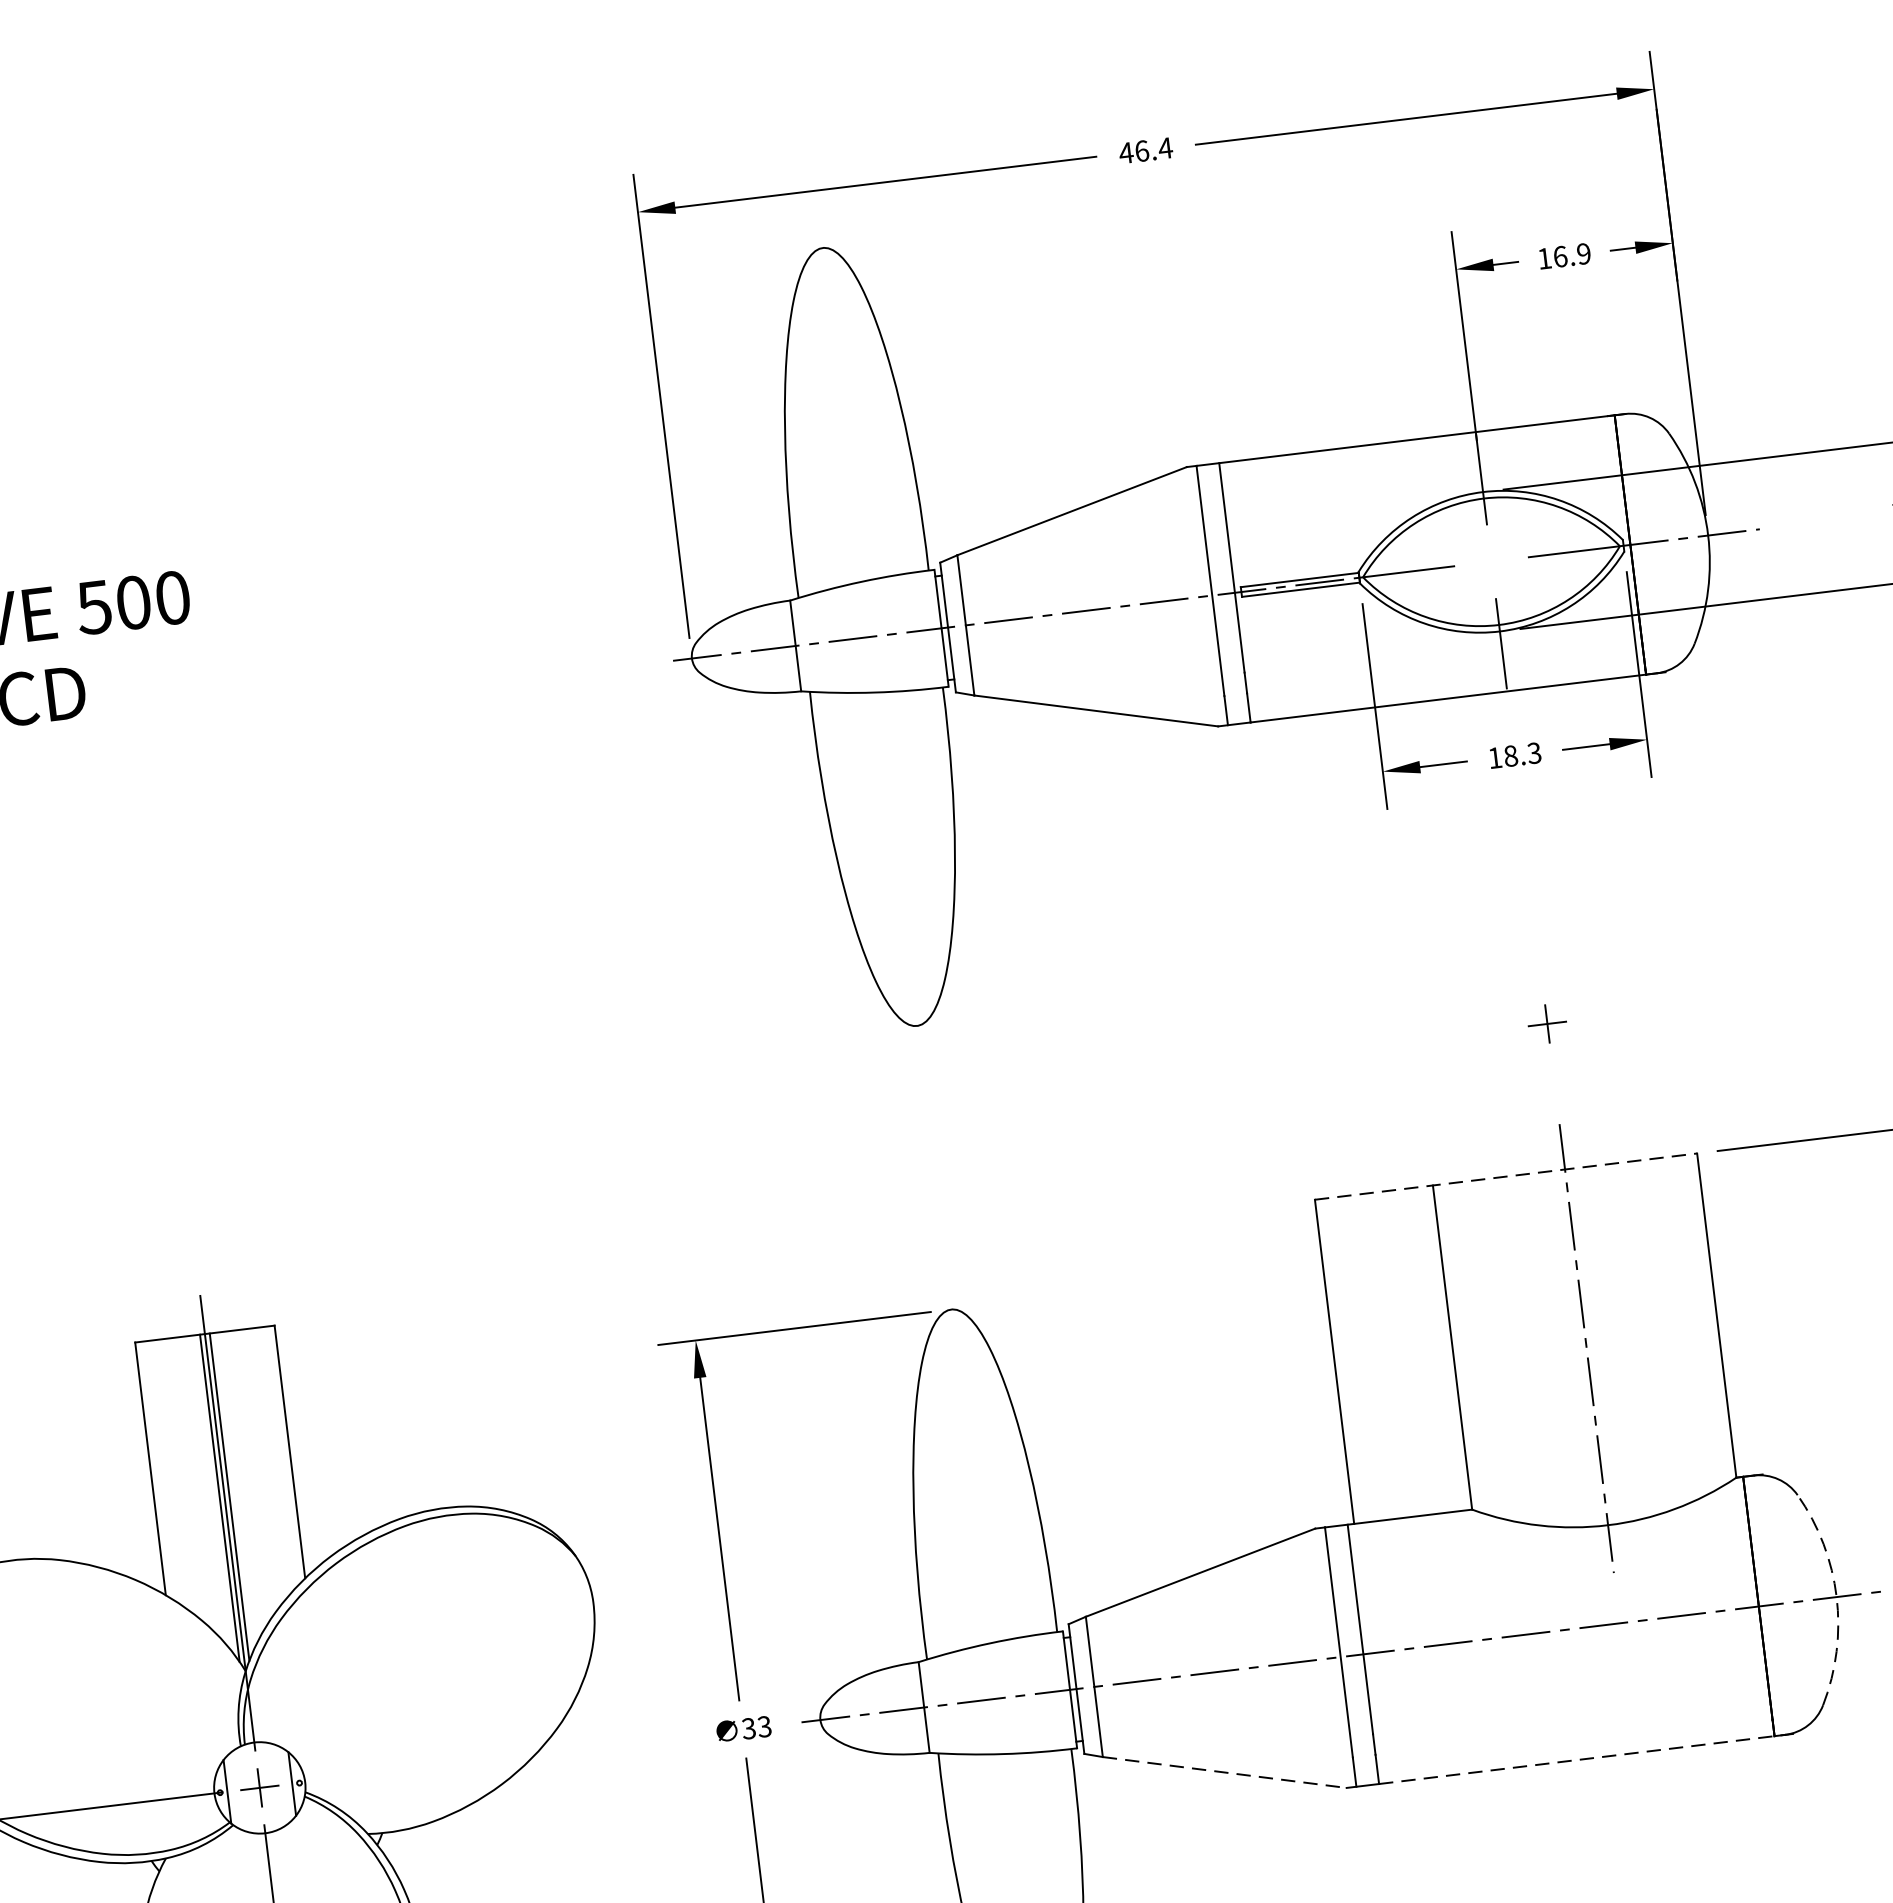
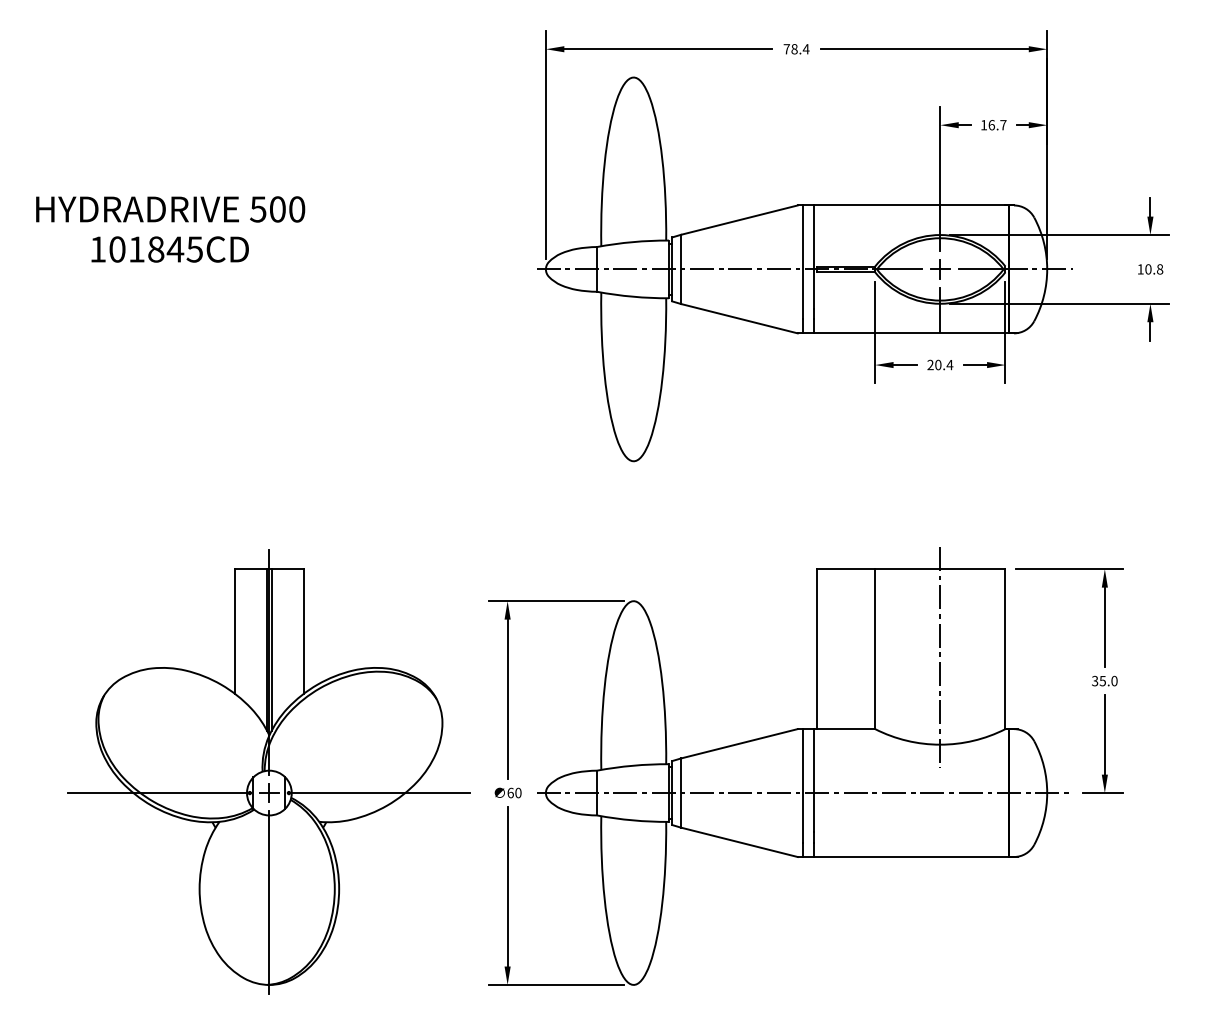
text: (1133, 152) -> (790, 49), 46.4 -> 78.4
text: (1584, 254) -> (1003, 125), 16.9 -> 16.7
text: (1515, 754) -> (940, 364), 18.3 -> 20.4
part: (1547, 1024) -> (940, 269), moved
line: (1506, 1177) -> (911, 569), dashed -> solid
arc: (1837, 1597) -> (1047, 793), dashed -> solid
text: (756, 1726) -> (514, 792), 33 -> 60
line: (1587, 1759) -> (916, 857), dashed -> solid
line: (481, 1762) -> (378, 793), added
line: (1224, 1772) -> (739, 842), dashed -> solid

